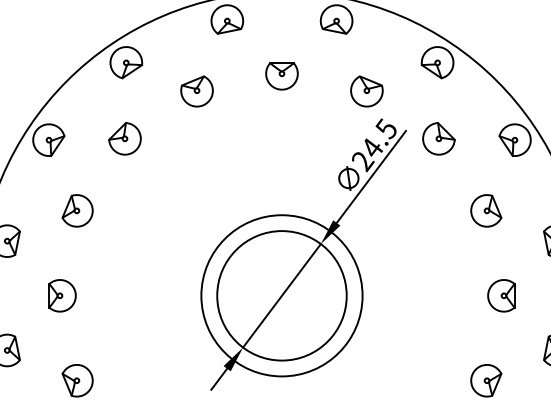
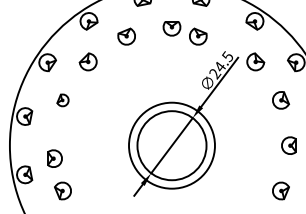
part: (367, 91) -> (198, 36), moved
part: (76, 211) -> (62, 100), size x0.7
part: (61, 295) -> (54, 158), moved

